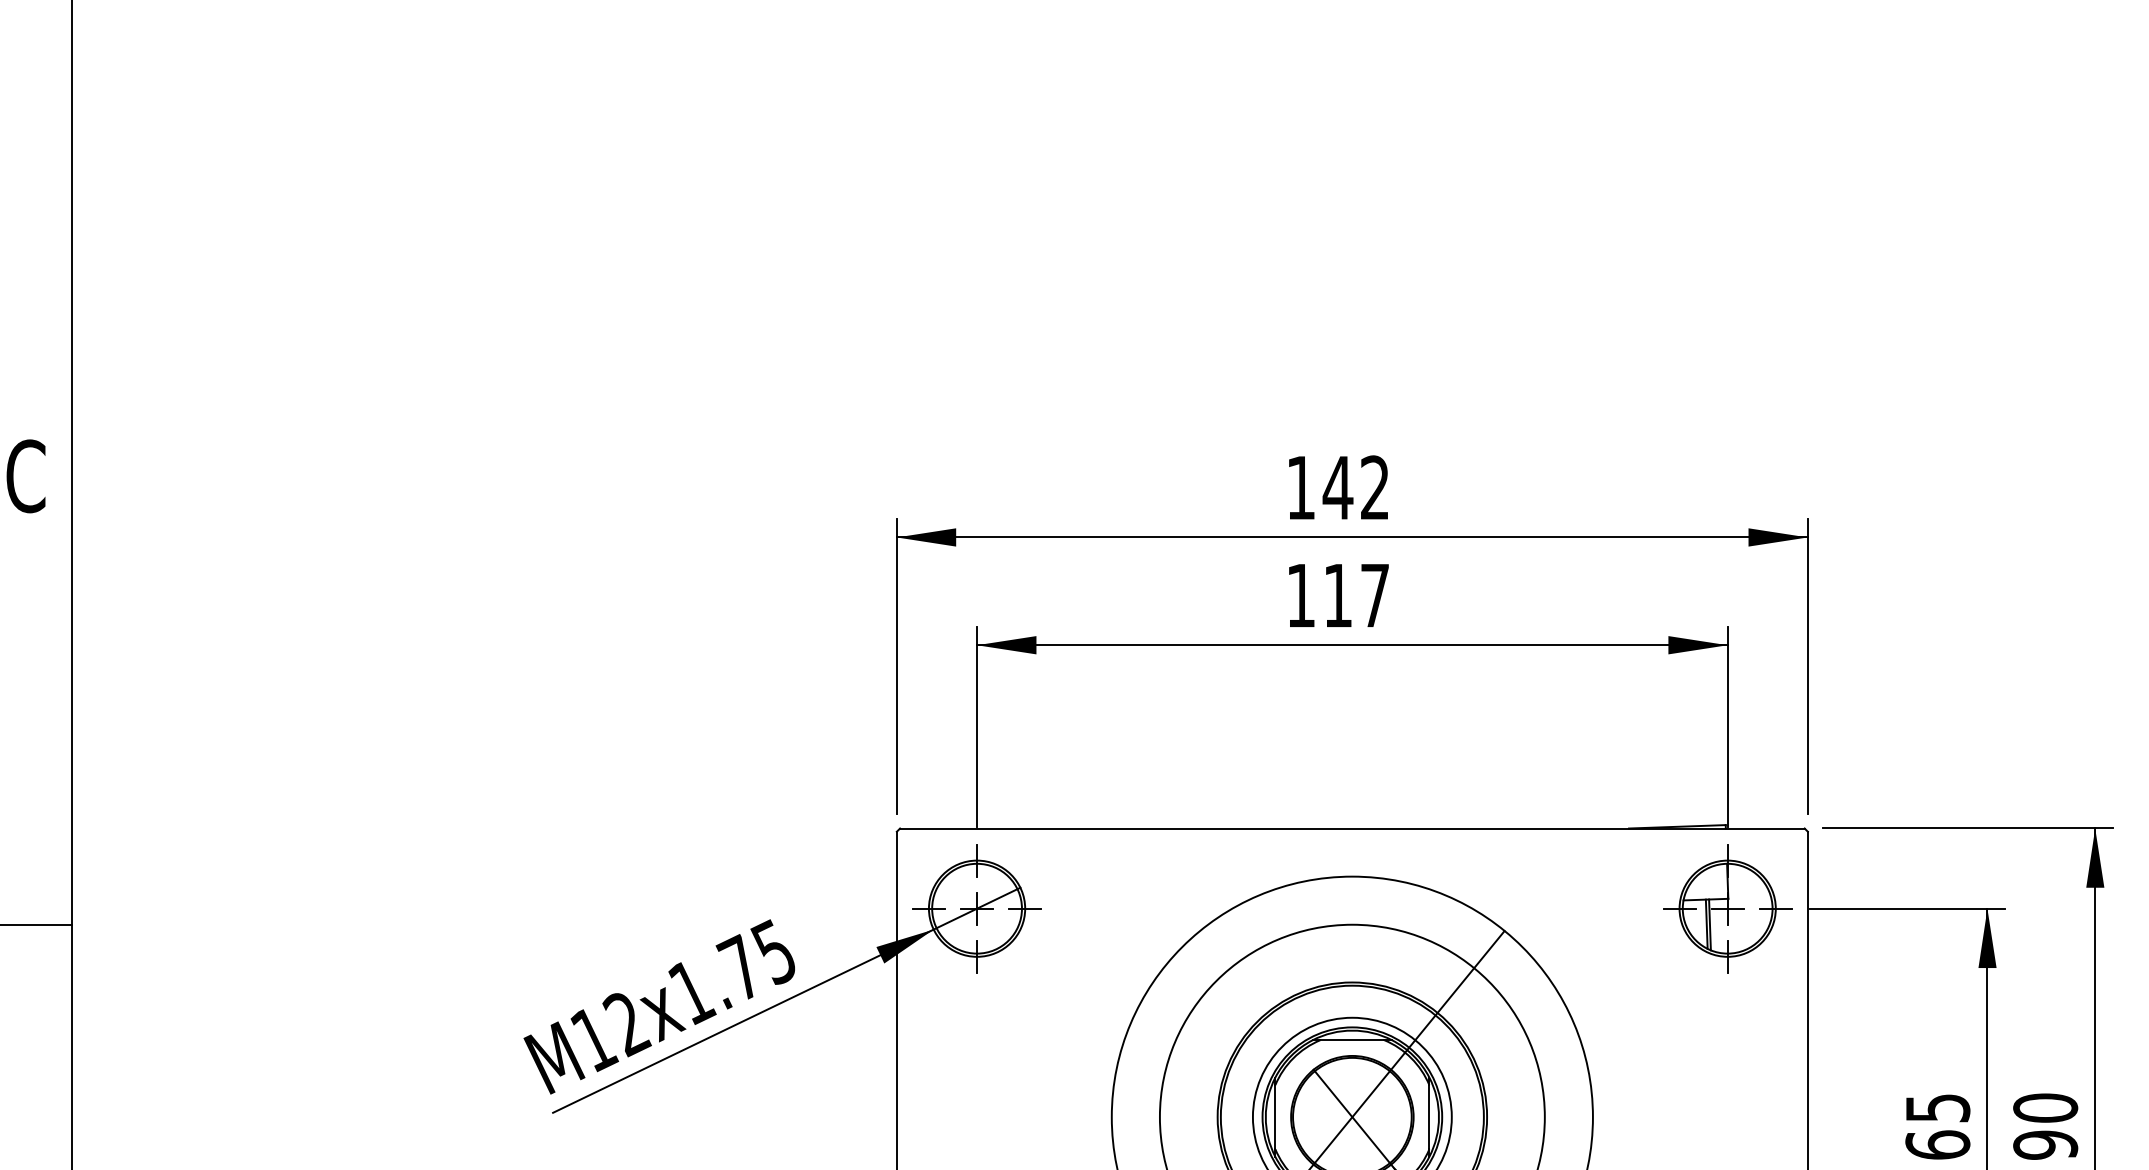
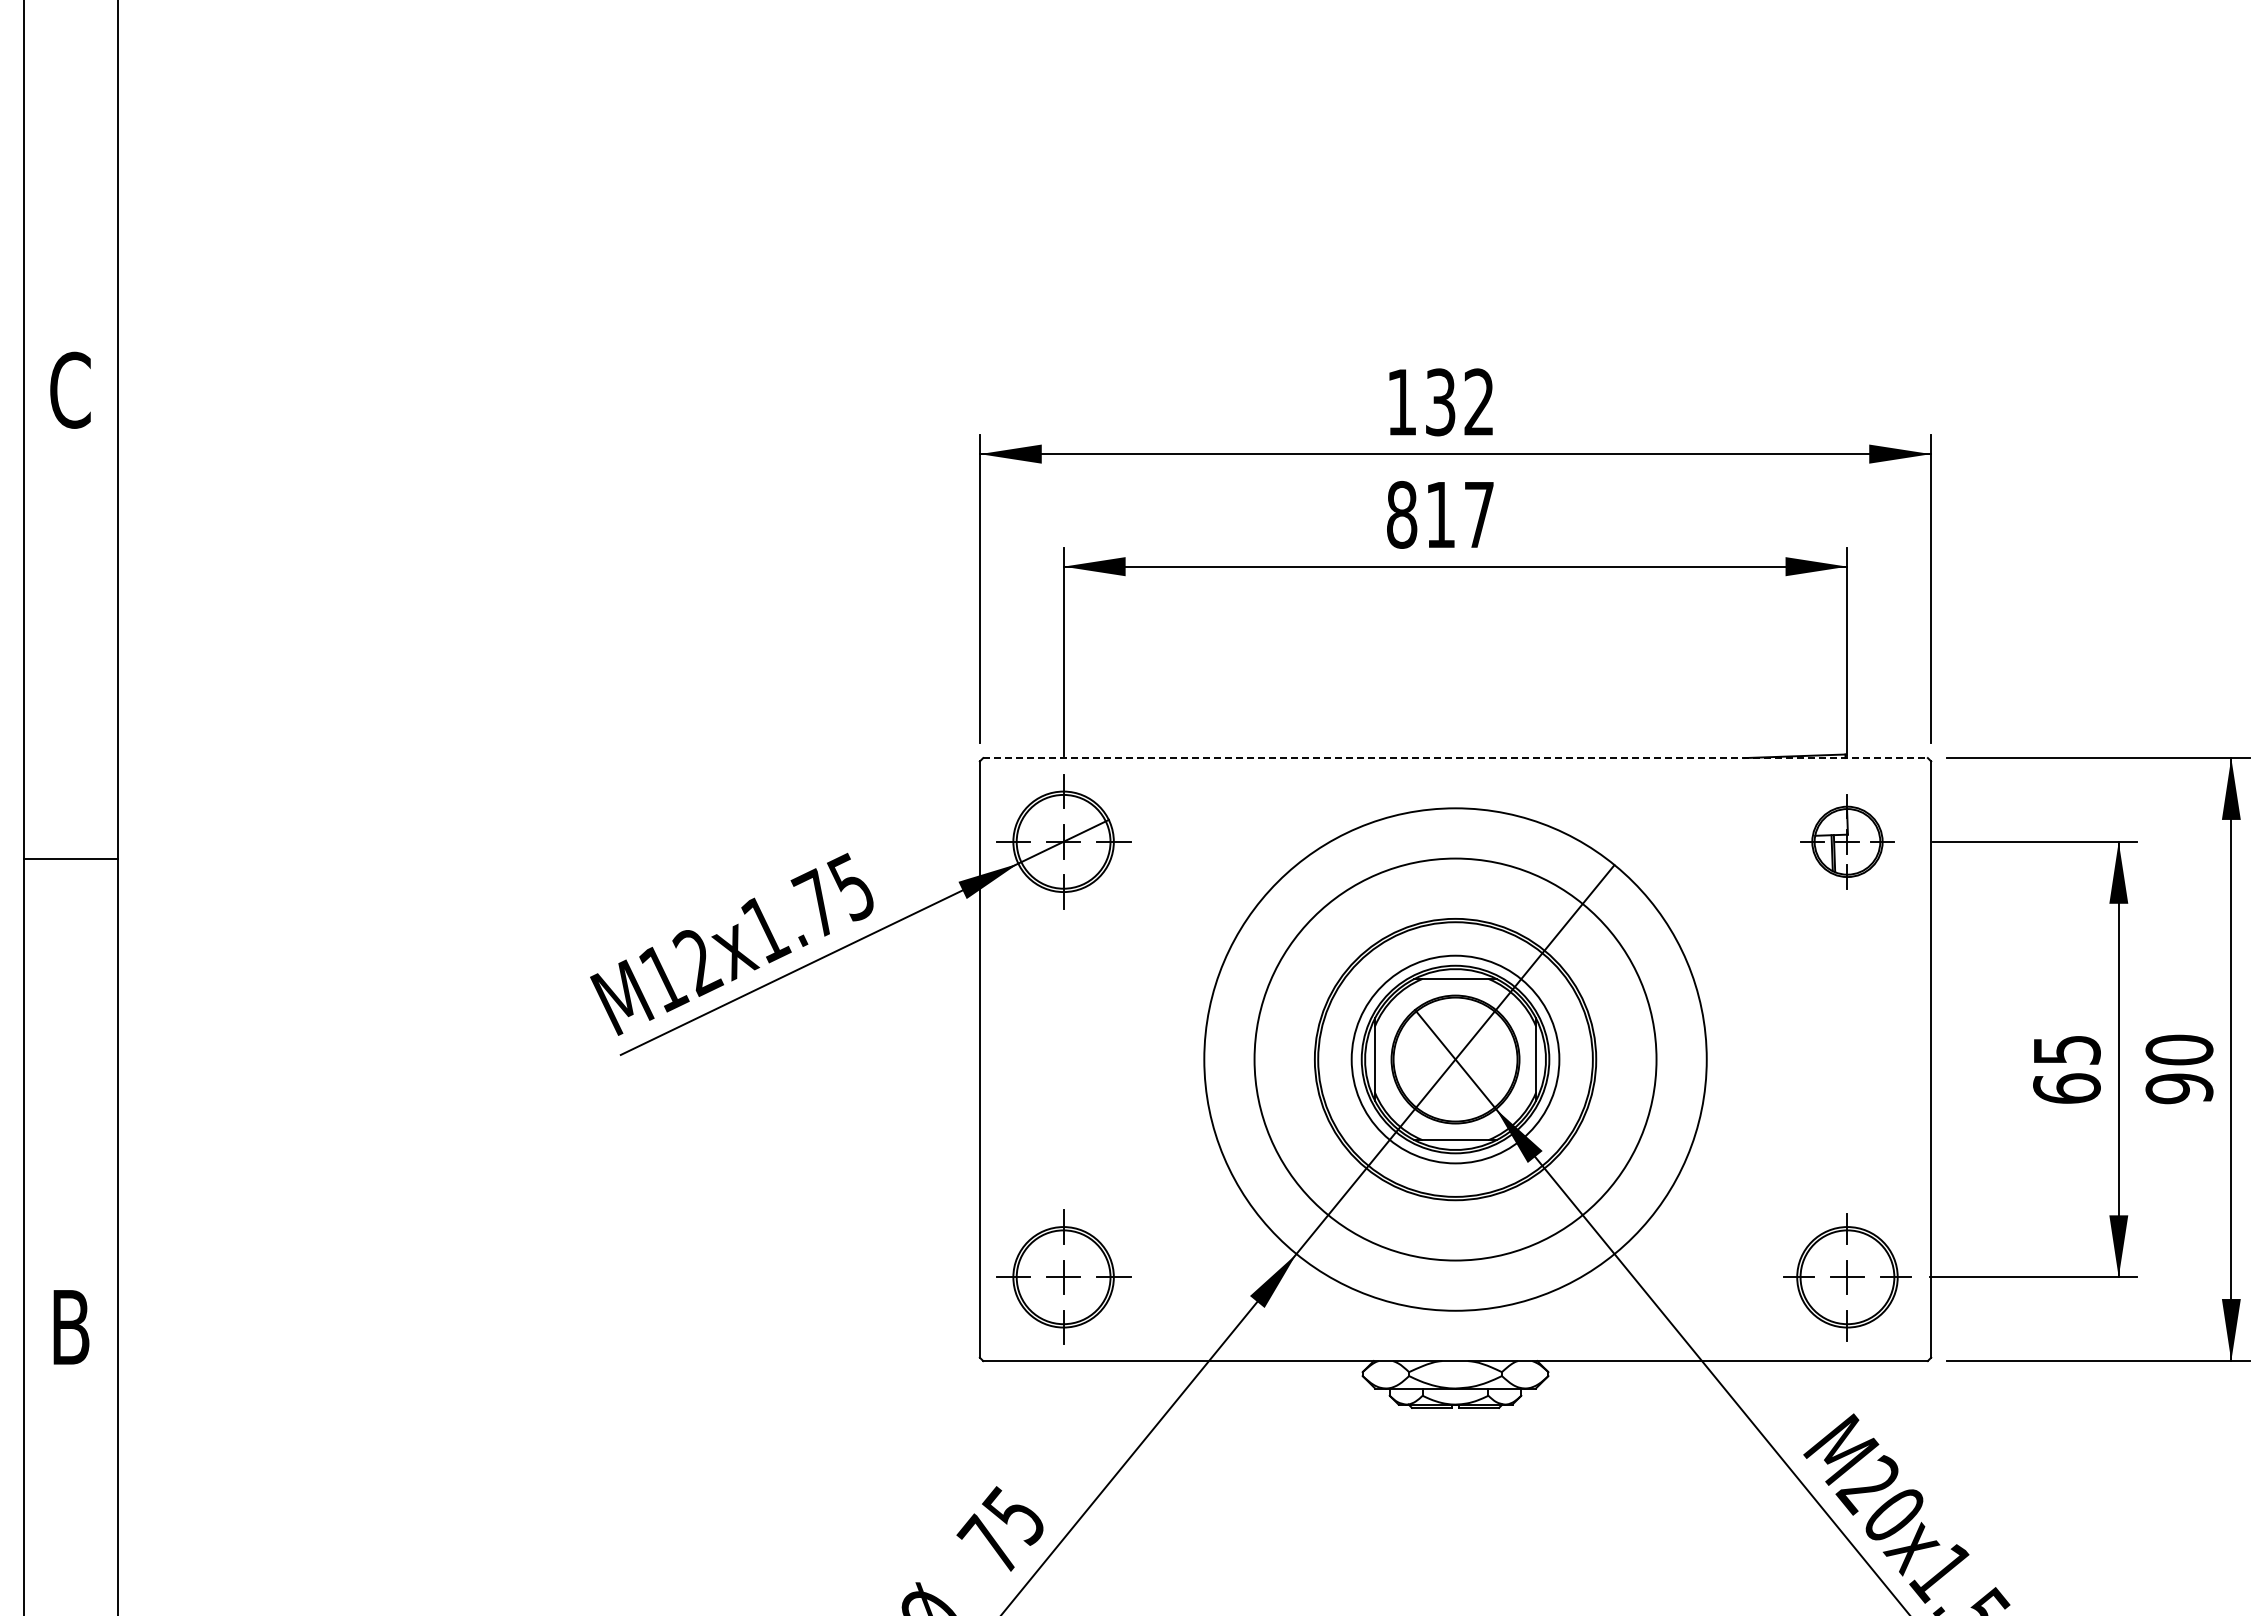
text: (1337, 488) -> (1440, 402), 142 -> 132
text: (1301, 595) -> (1402, 514), 117 -> 817
line: (1353, 828) -> (1456, 758), solid -> dashed
part: (1727, 908) -> (1847, 841), size x0.7

